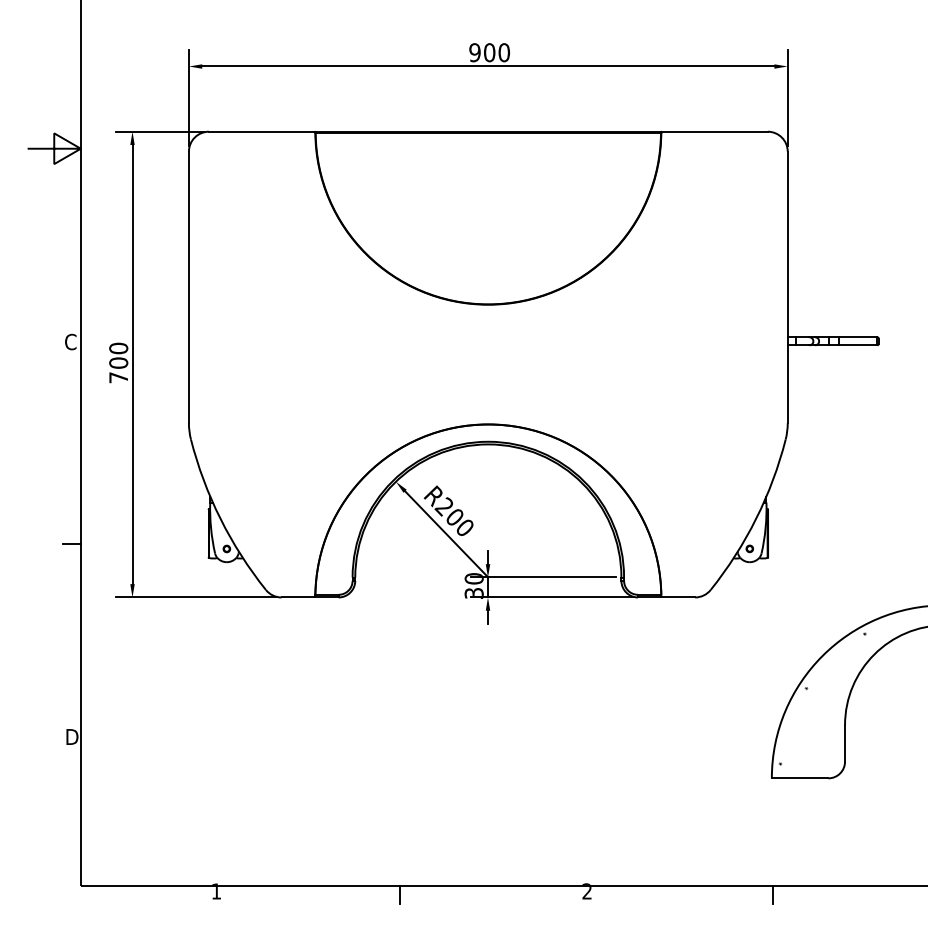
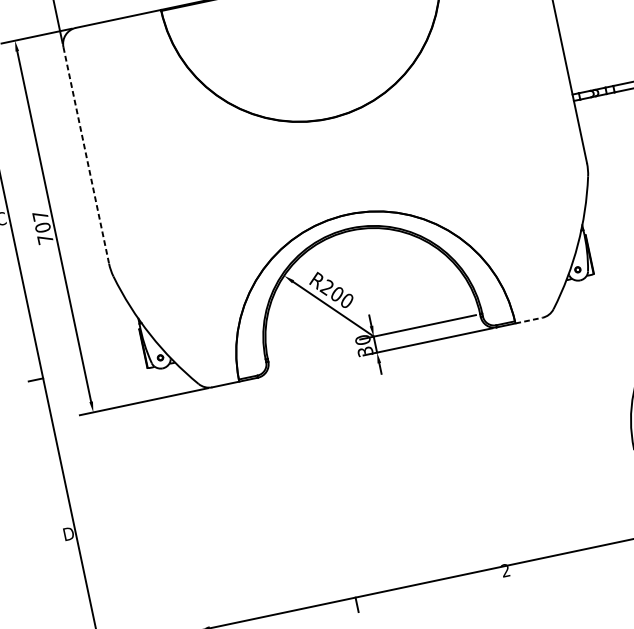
line: (188, 287) -> (85, 155), solid -> dashed
text: (118, 348) -> (40, 216), 700 -> 707
line: (678, 597) -> (529, 320), solid -> dashed

